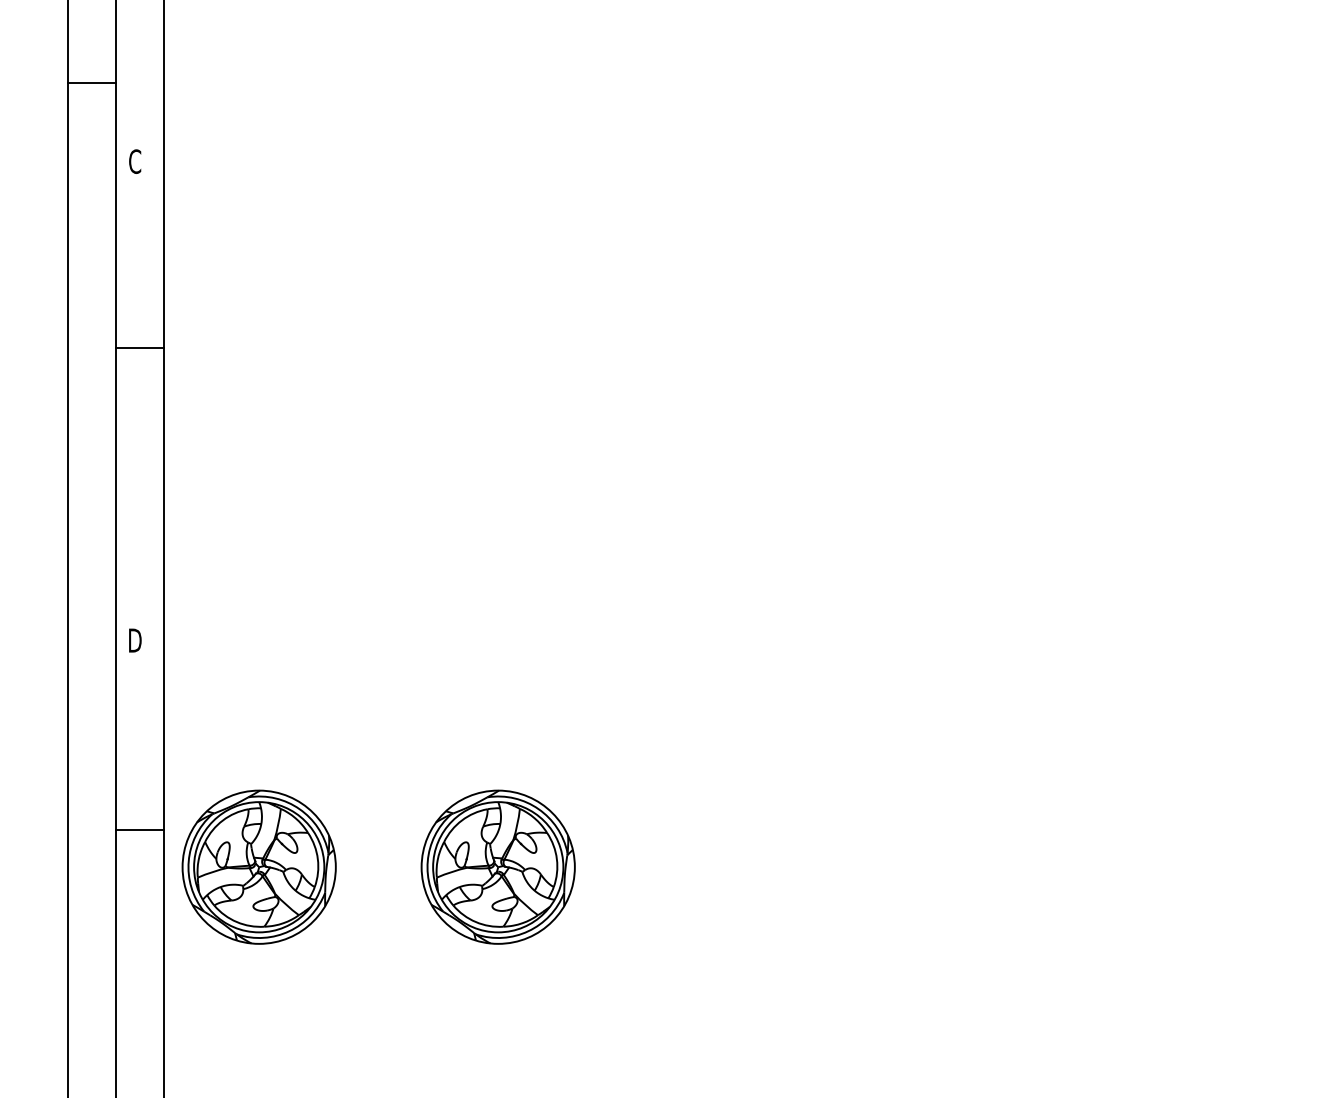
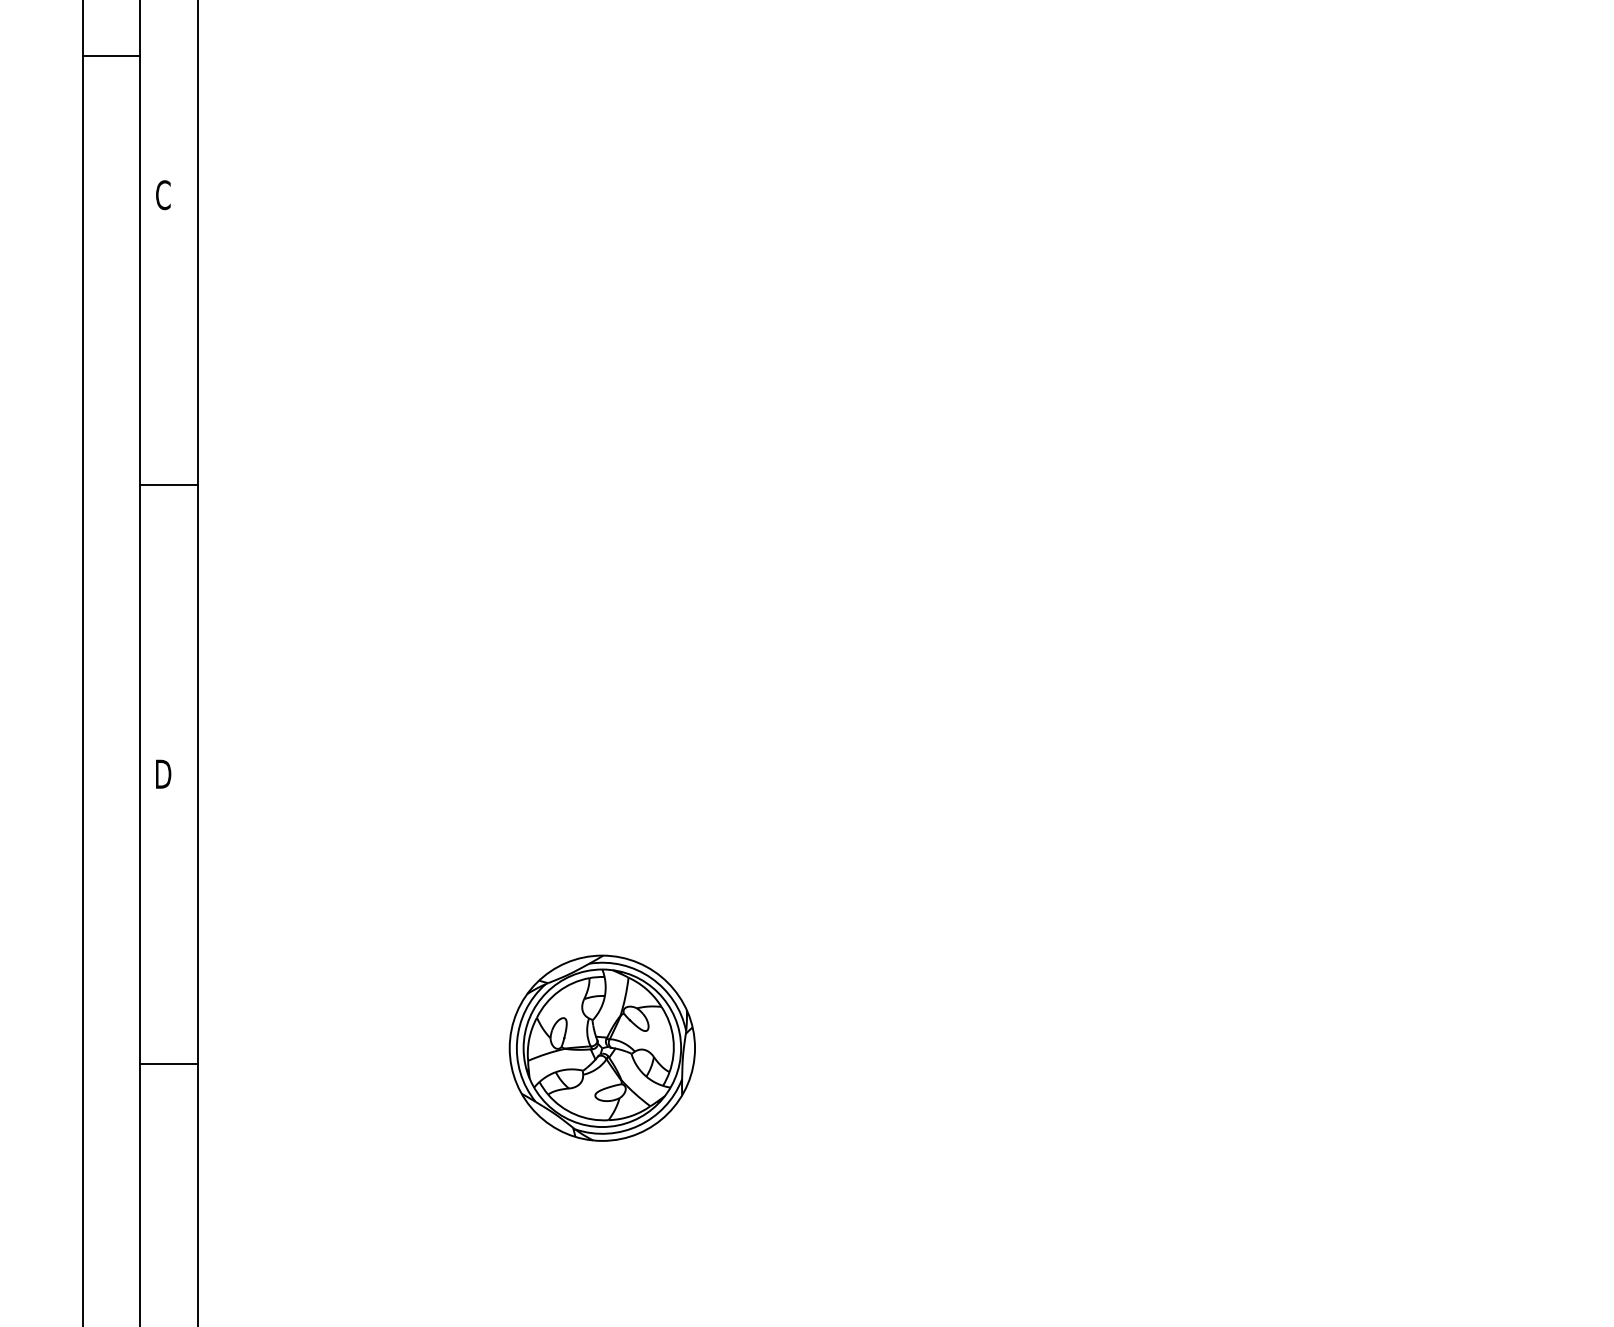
line: (92, 83) -> (111, 56), moved
line: (140, 348) -> (169, 484), moved
line: (140, 829) -> (169, 1063), moved
part: (258, 866) -> (312, 1047), removed

